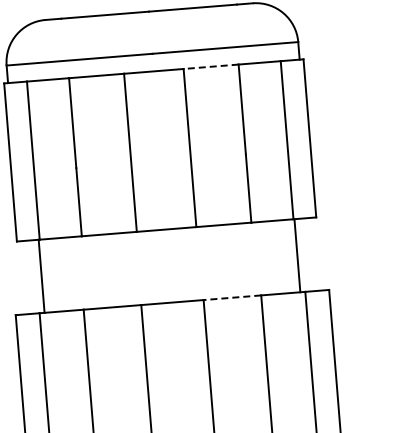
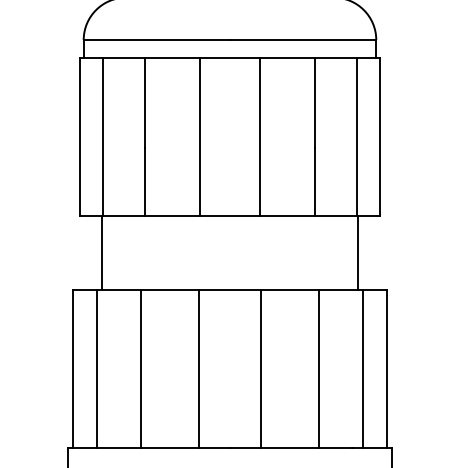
line: (211, 66) -> (287, 57), dashed -> solid
line: (232, 297) -> (290, 289), dashed -> solid

